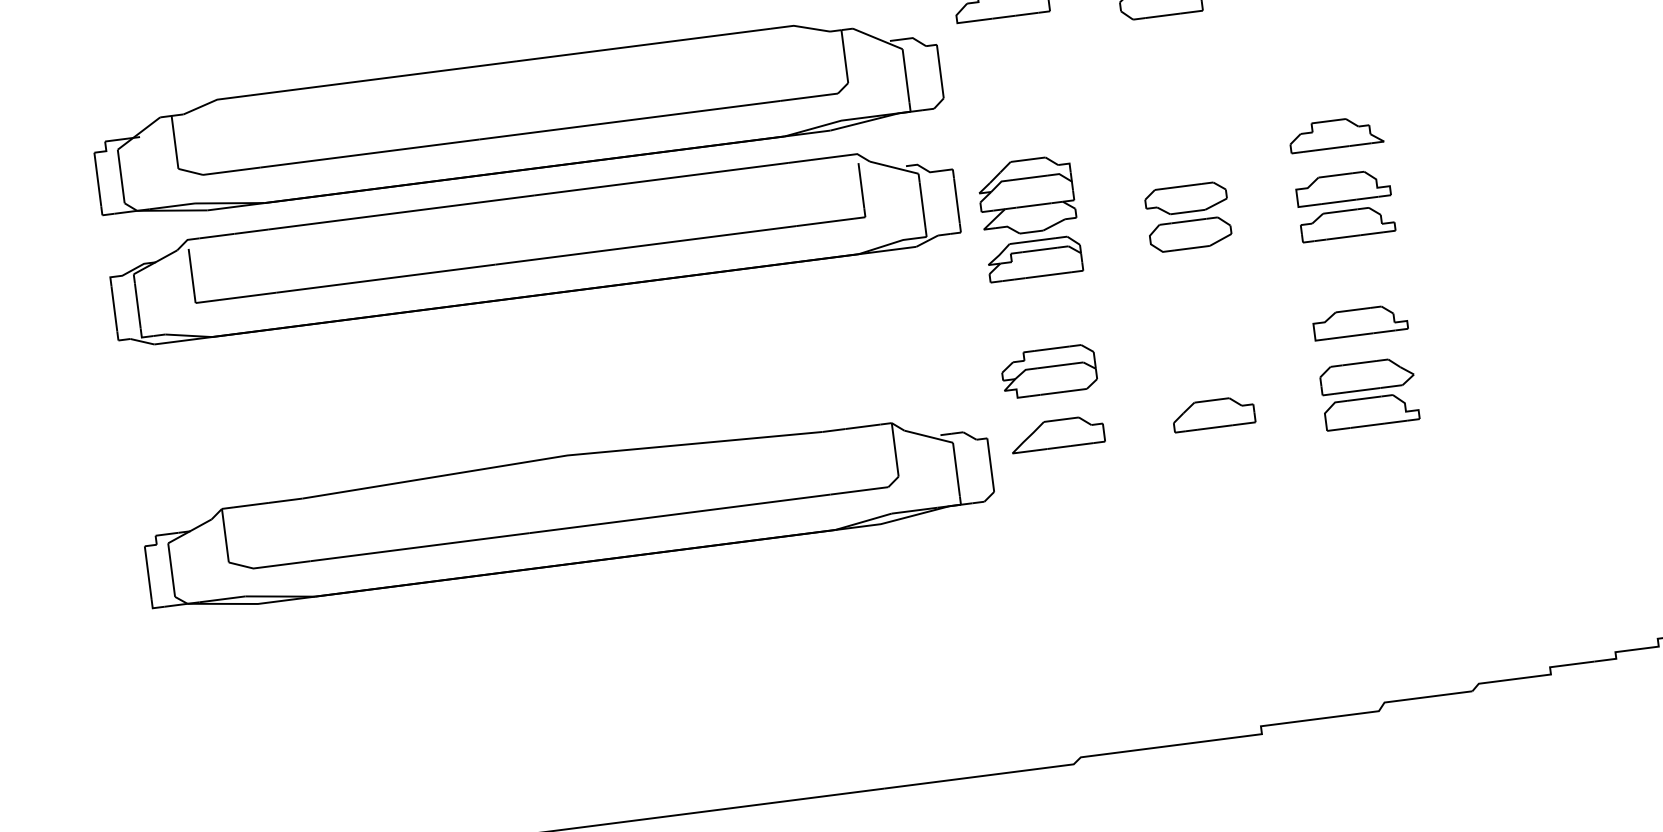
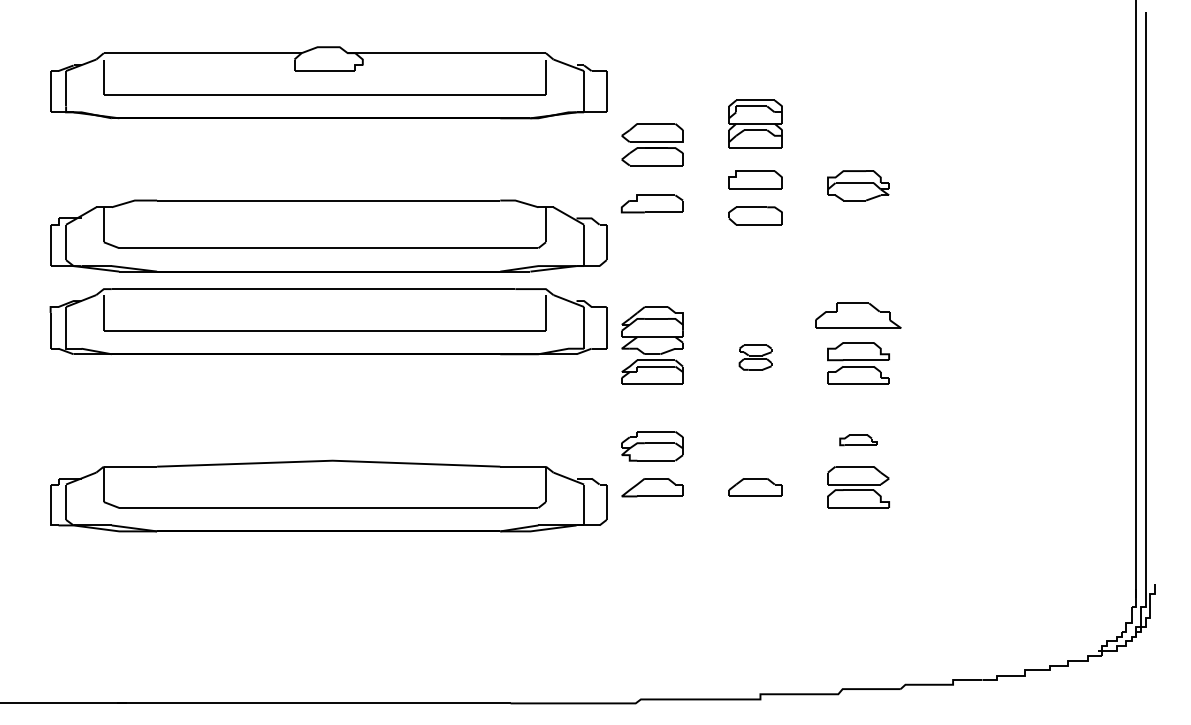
part: (1335, 133) -> (858, 315), size x1.4
part: (1188, 217) -> (755, 357), size x0.6
part: (1360, 322) -> (858, 440), size x0.6

